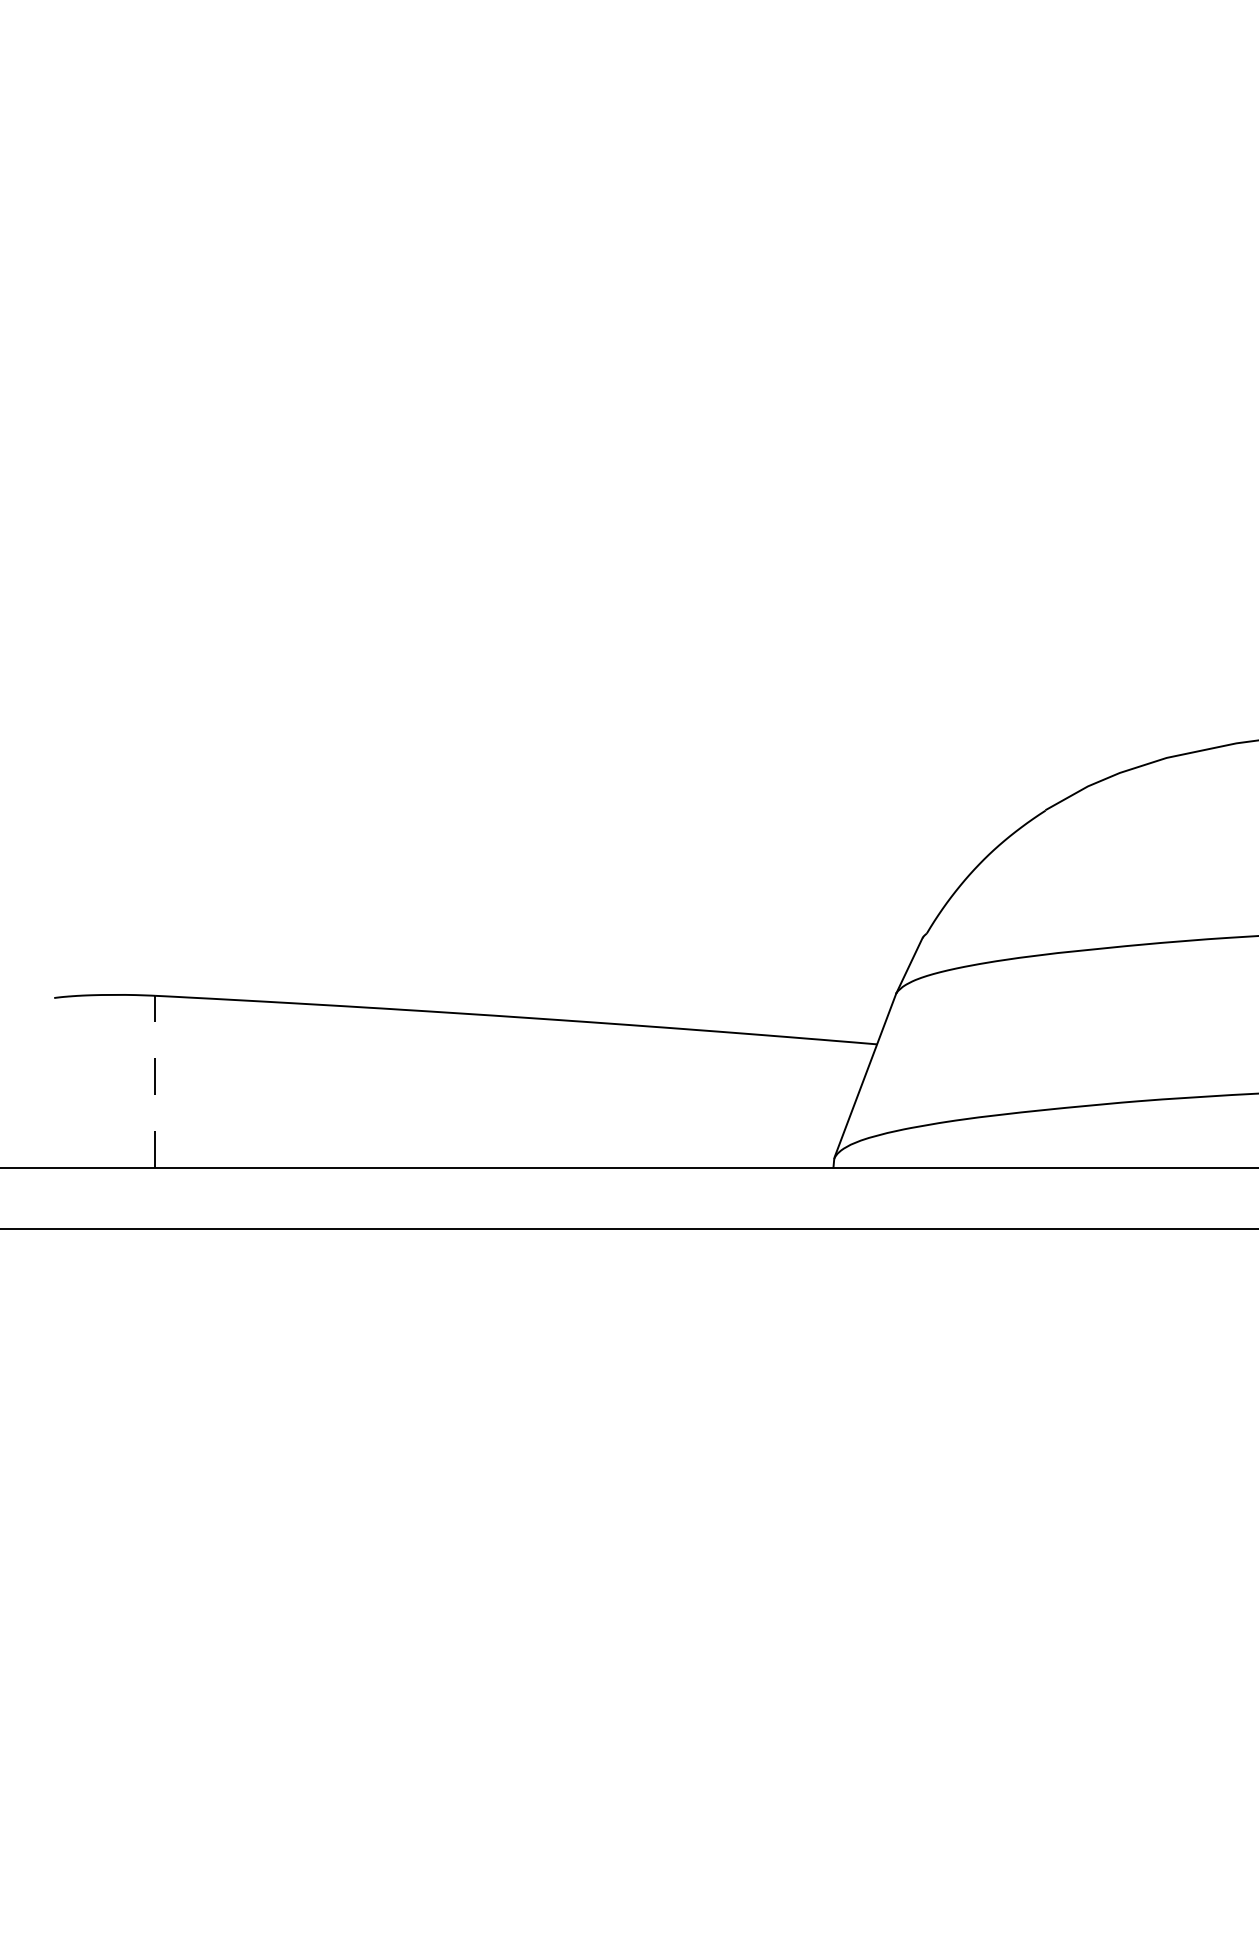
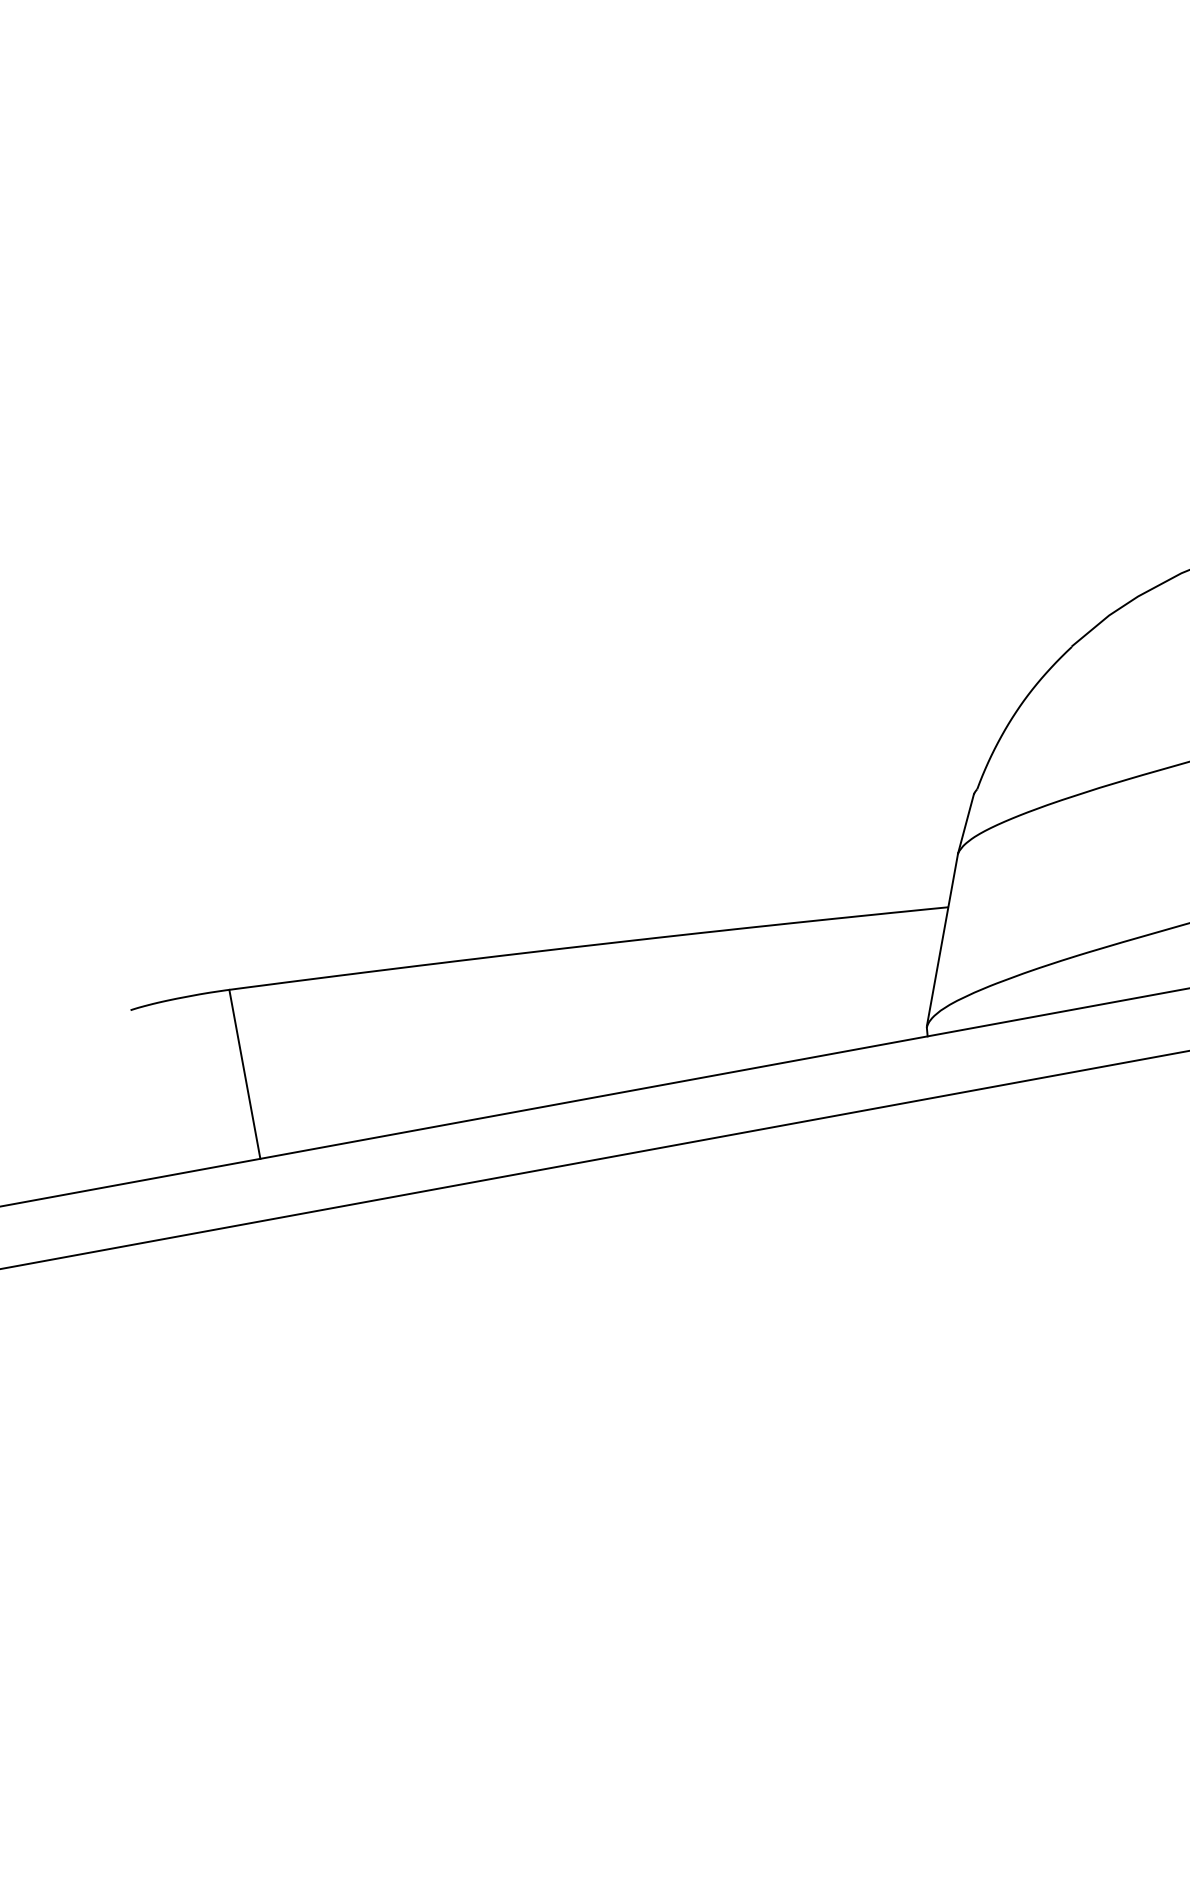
line: (155, 1081) -> (245, 1074), dashed -> solid

